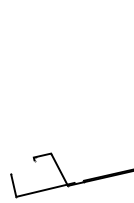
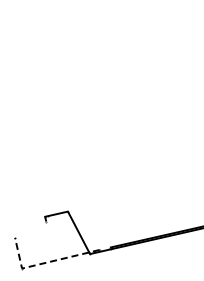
line: (33, 193) -> (44, 263), solid -> dashed

